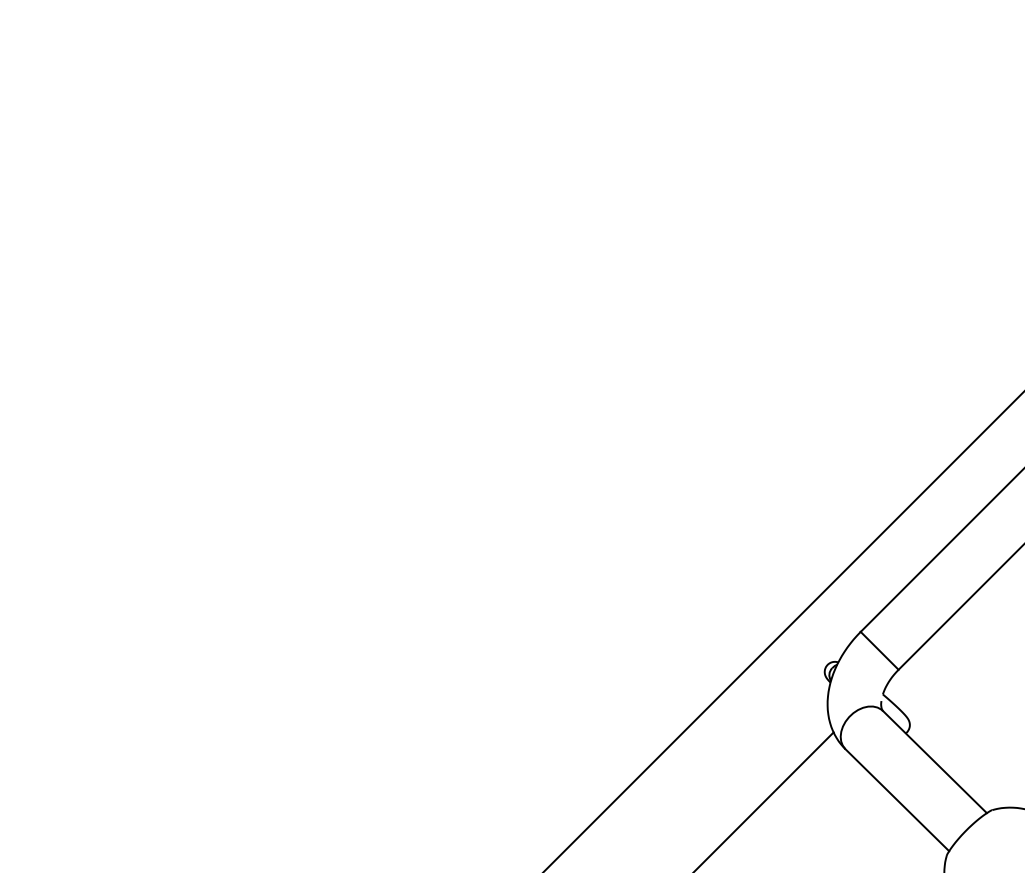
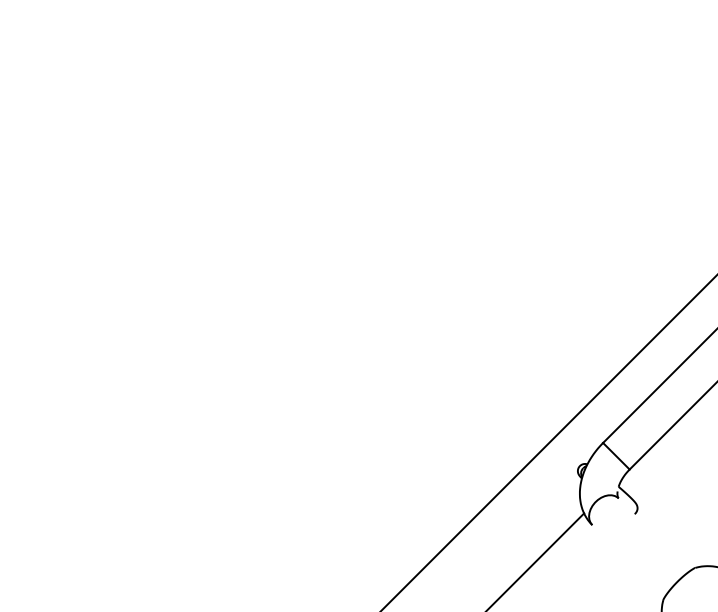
line: (934, 761) -> (654, 533), removed
line: (897, 800) -> (628, 561), removed

